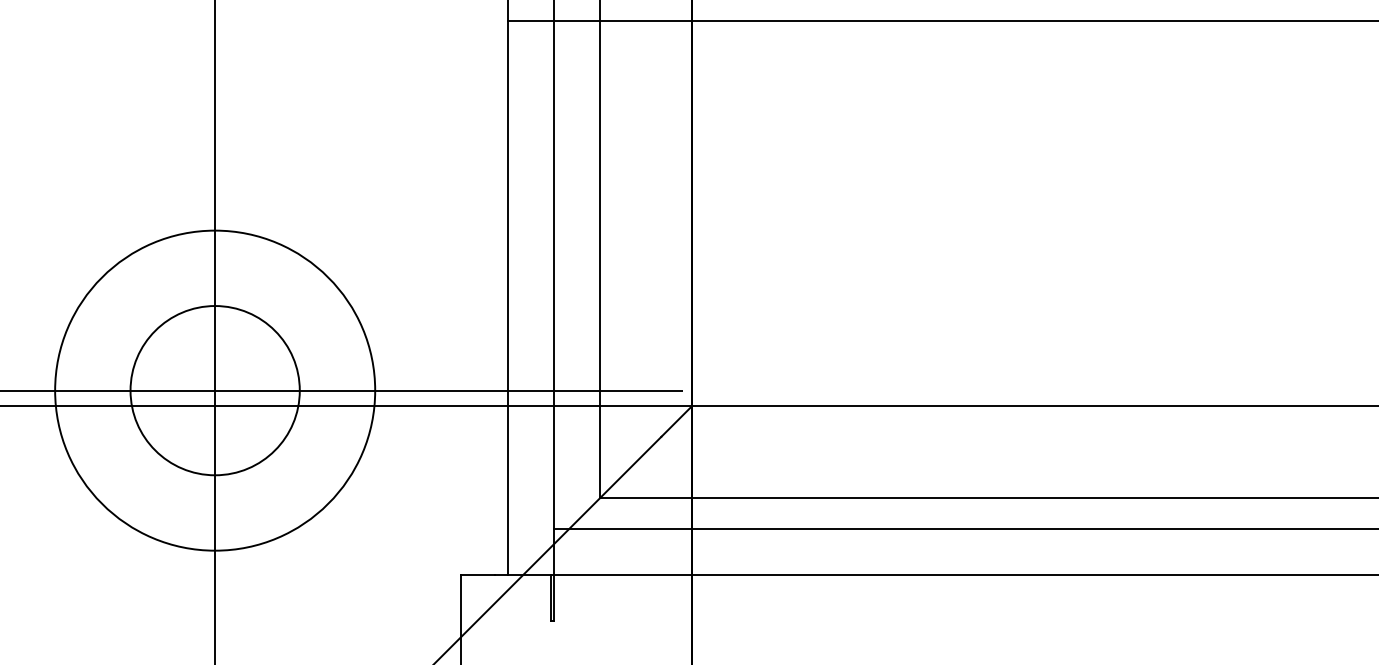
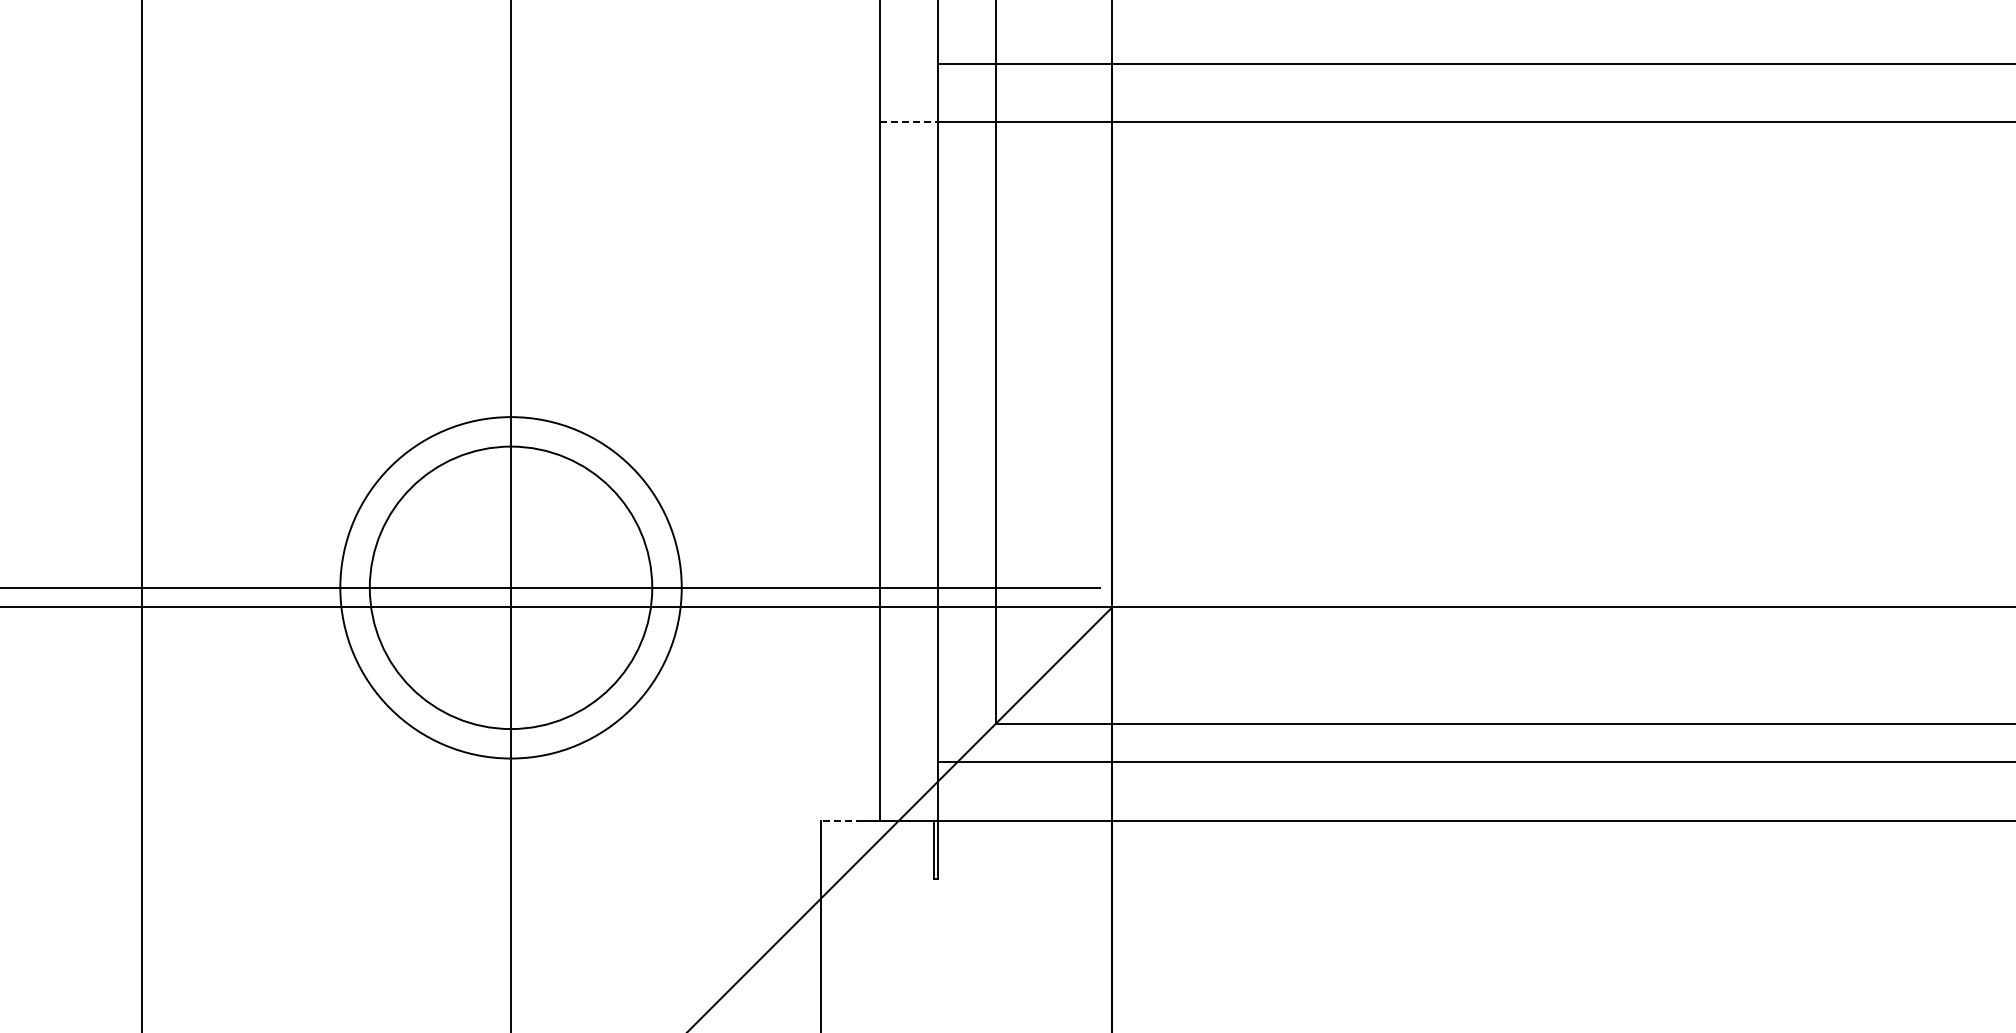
line: (531, 21) -> (909, 122), solid -> dashed
circle: (214, 390) -> (510, 587), size x0.7
circle: (214, 390) -> (510, 587), size x1.6
line: (478, 575) -> (842, 820), solid -> dashed

